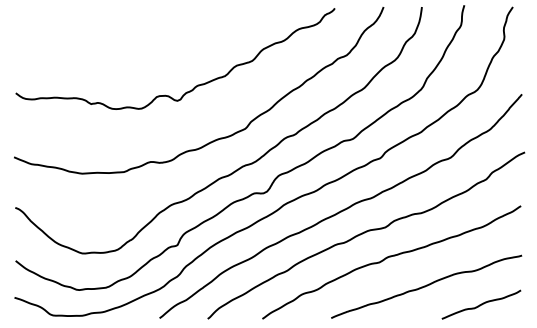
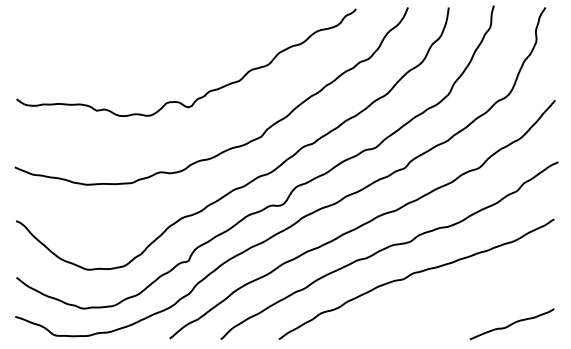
curve: (426, 287) -> (453, 305), removed

